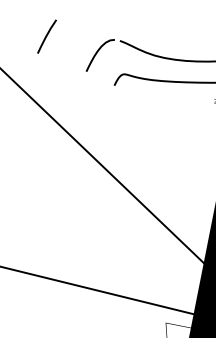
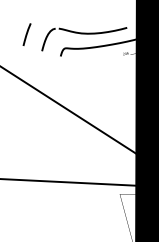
line: (46, 36) -> (26, 34), moved

